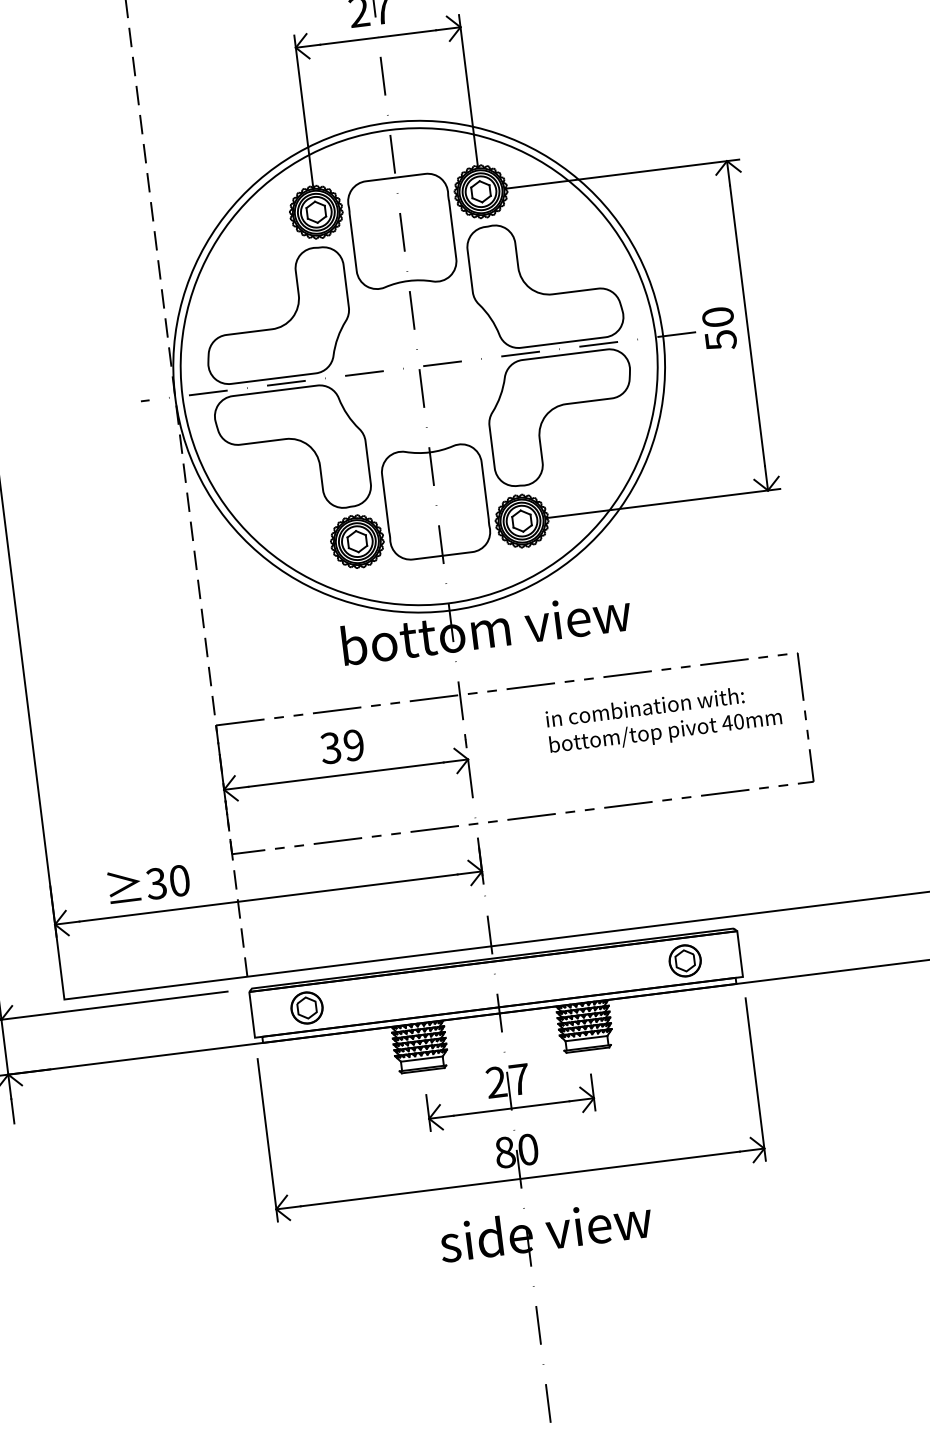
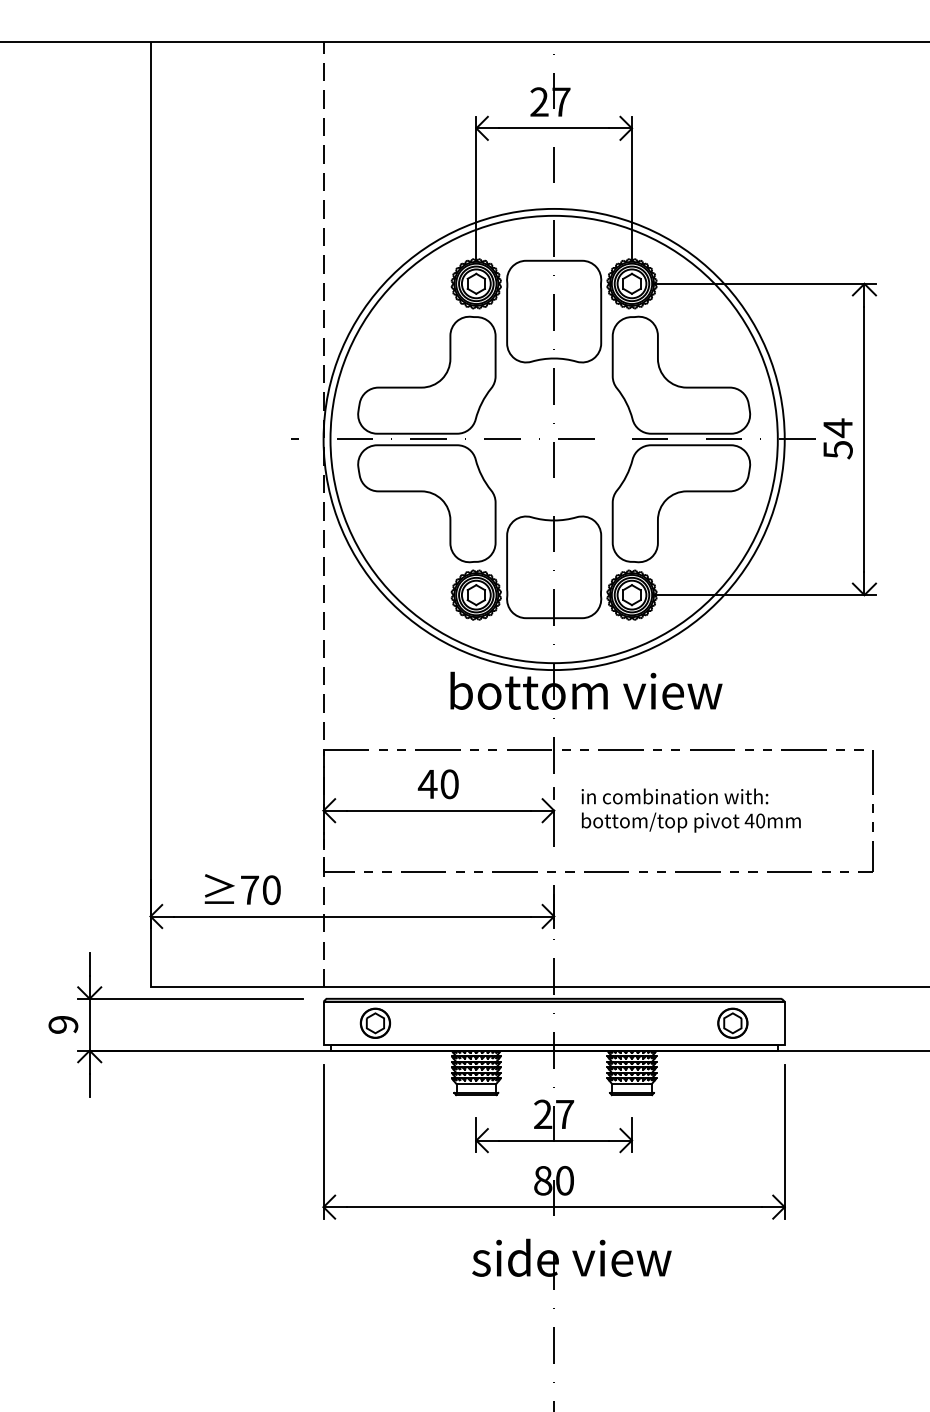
text: (717, 317) -> (837, 428), 50 -> 54
text: (663, 719) -> (690, 810), moved
text: (341, 747) -> (437, 784), 39 -> 40
text: (156, 884) -> (249, 890), 30 -> 70

